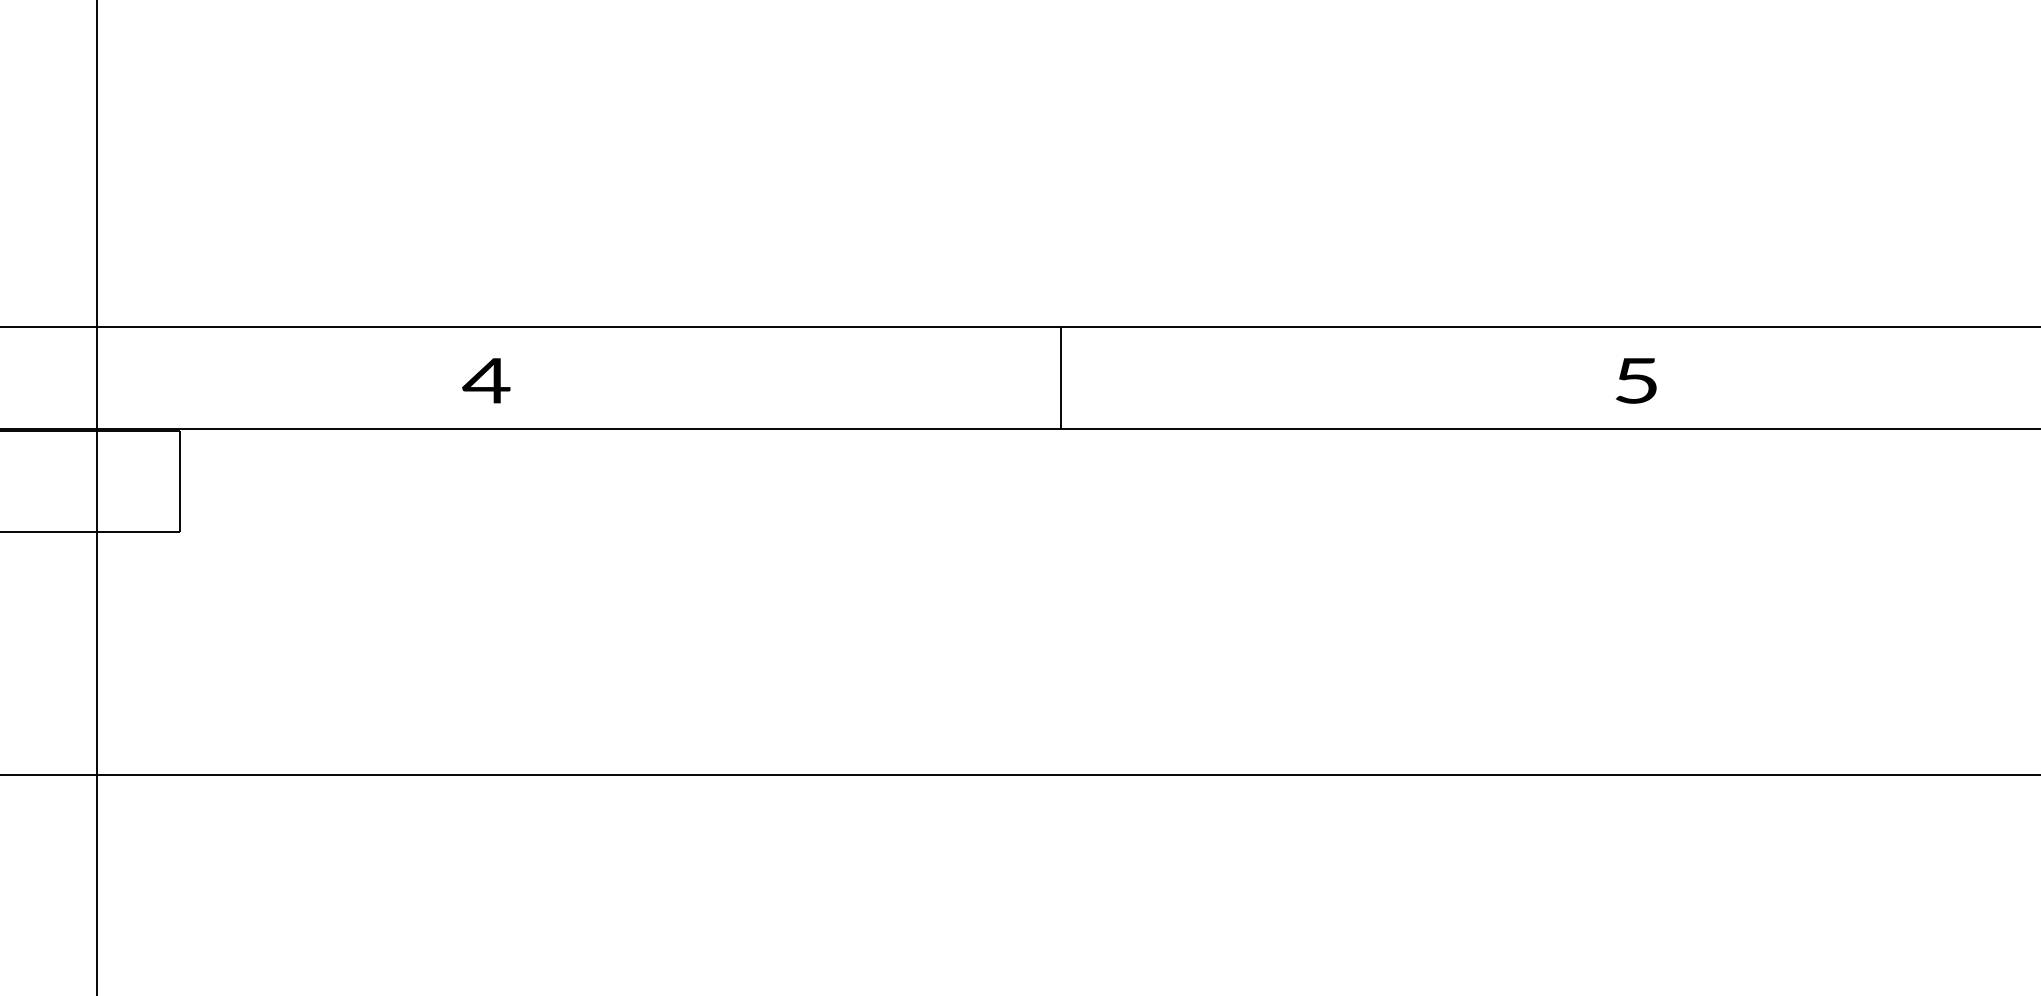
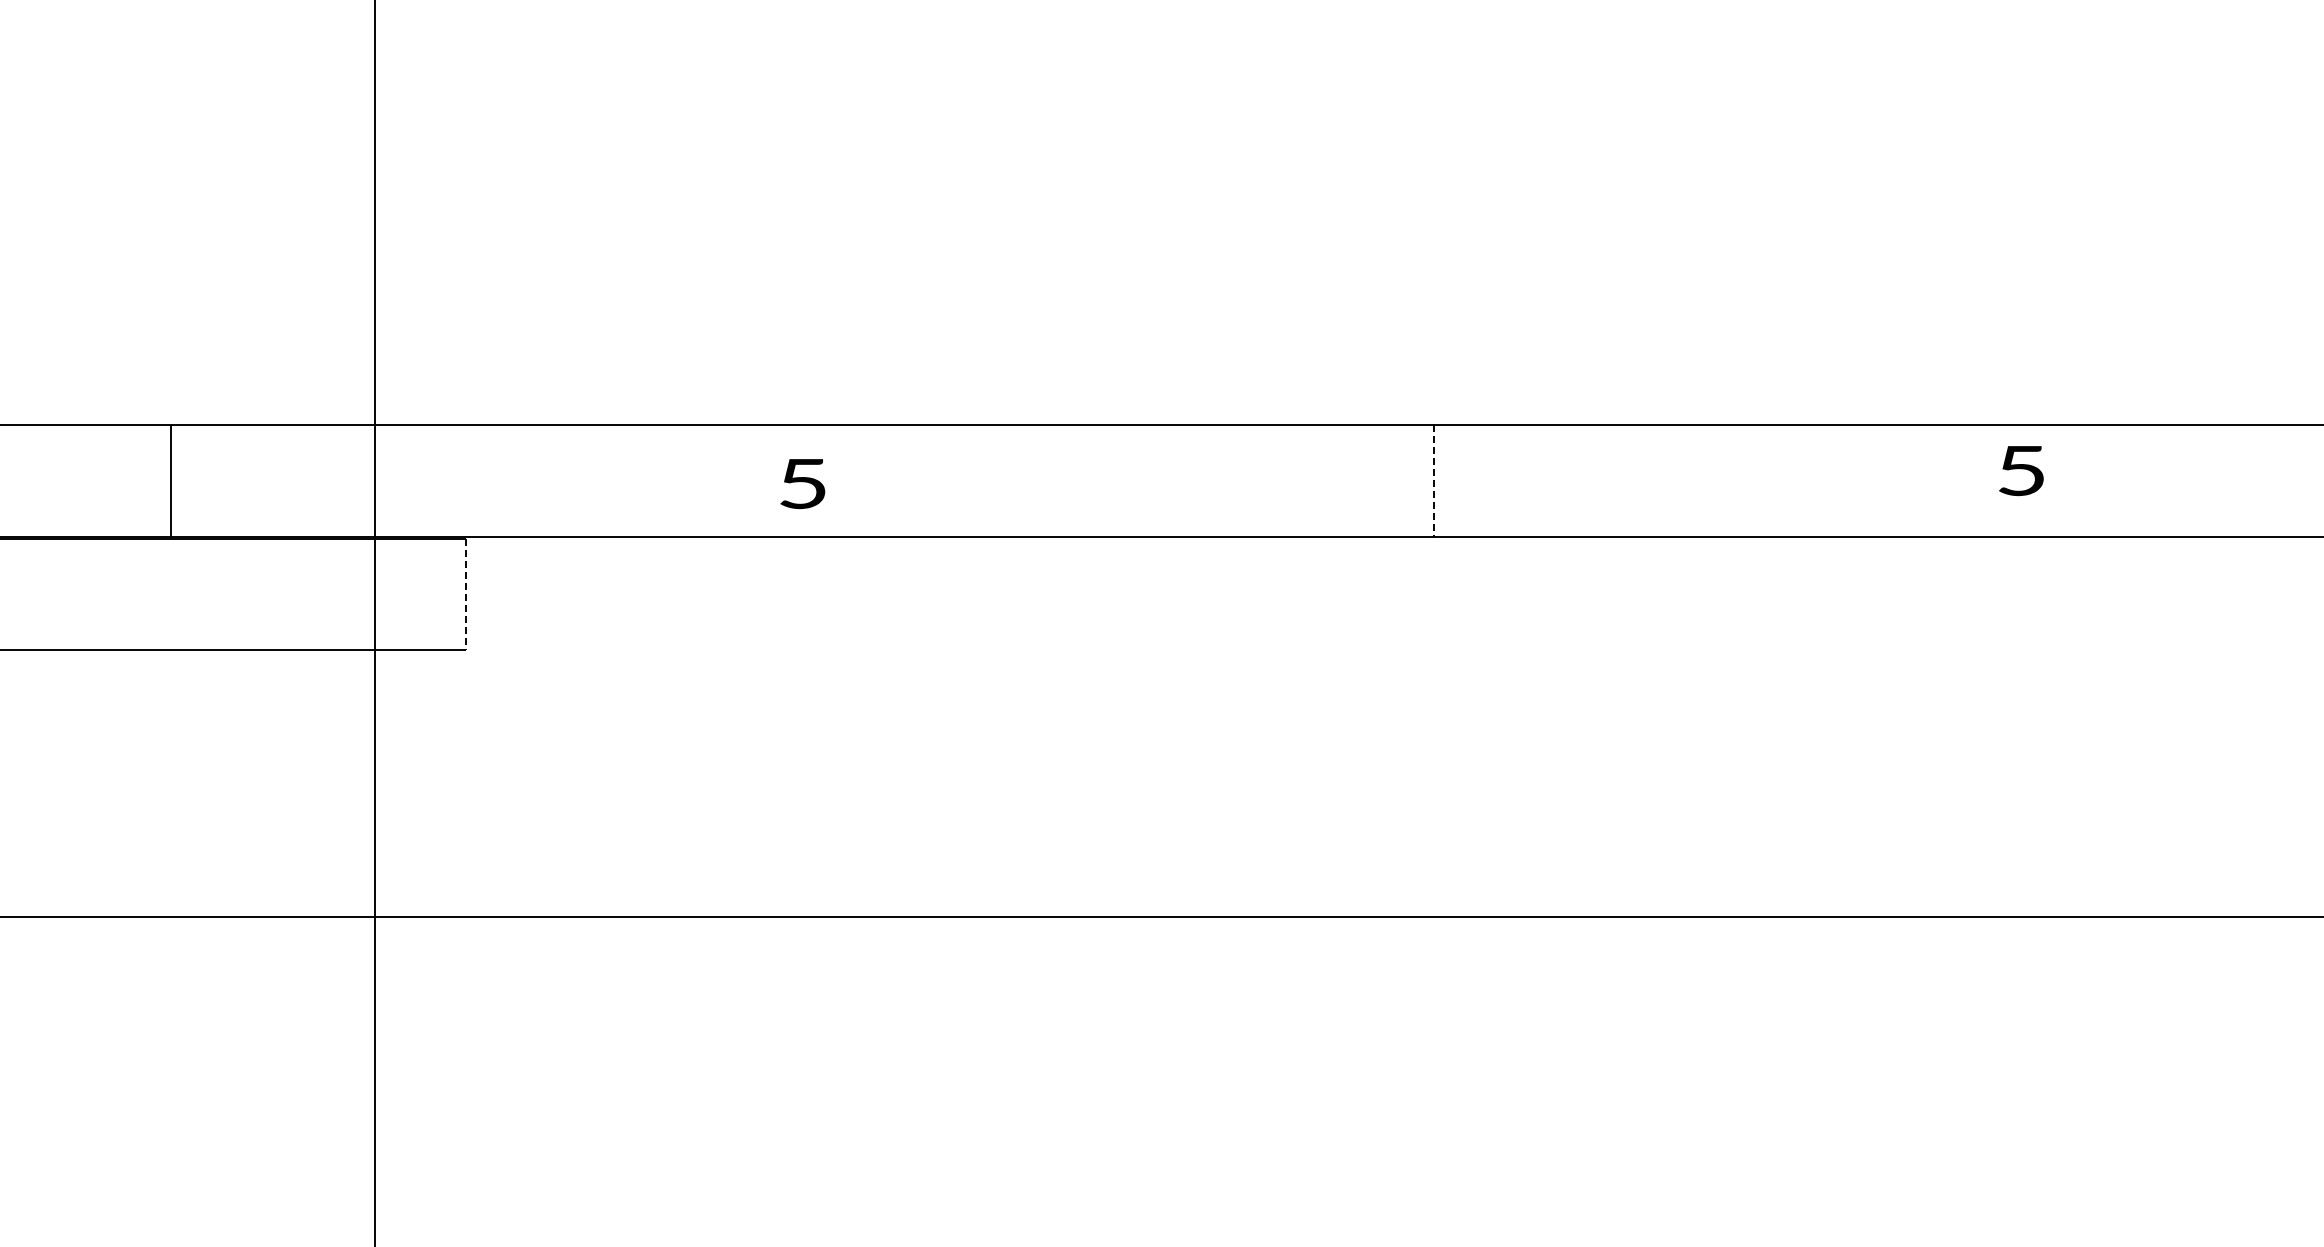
line: (1060, 377) -> (1433, 480), solid -> dashed
text: (486, 381) -> (802, 484), 4 -> 5
text: (1636, 381) -> (2021, 471), moved
line: (180, 481) -> (466, 594), solid -> dashed

